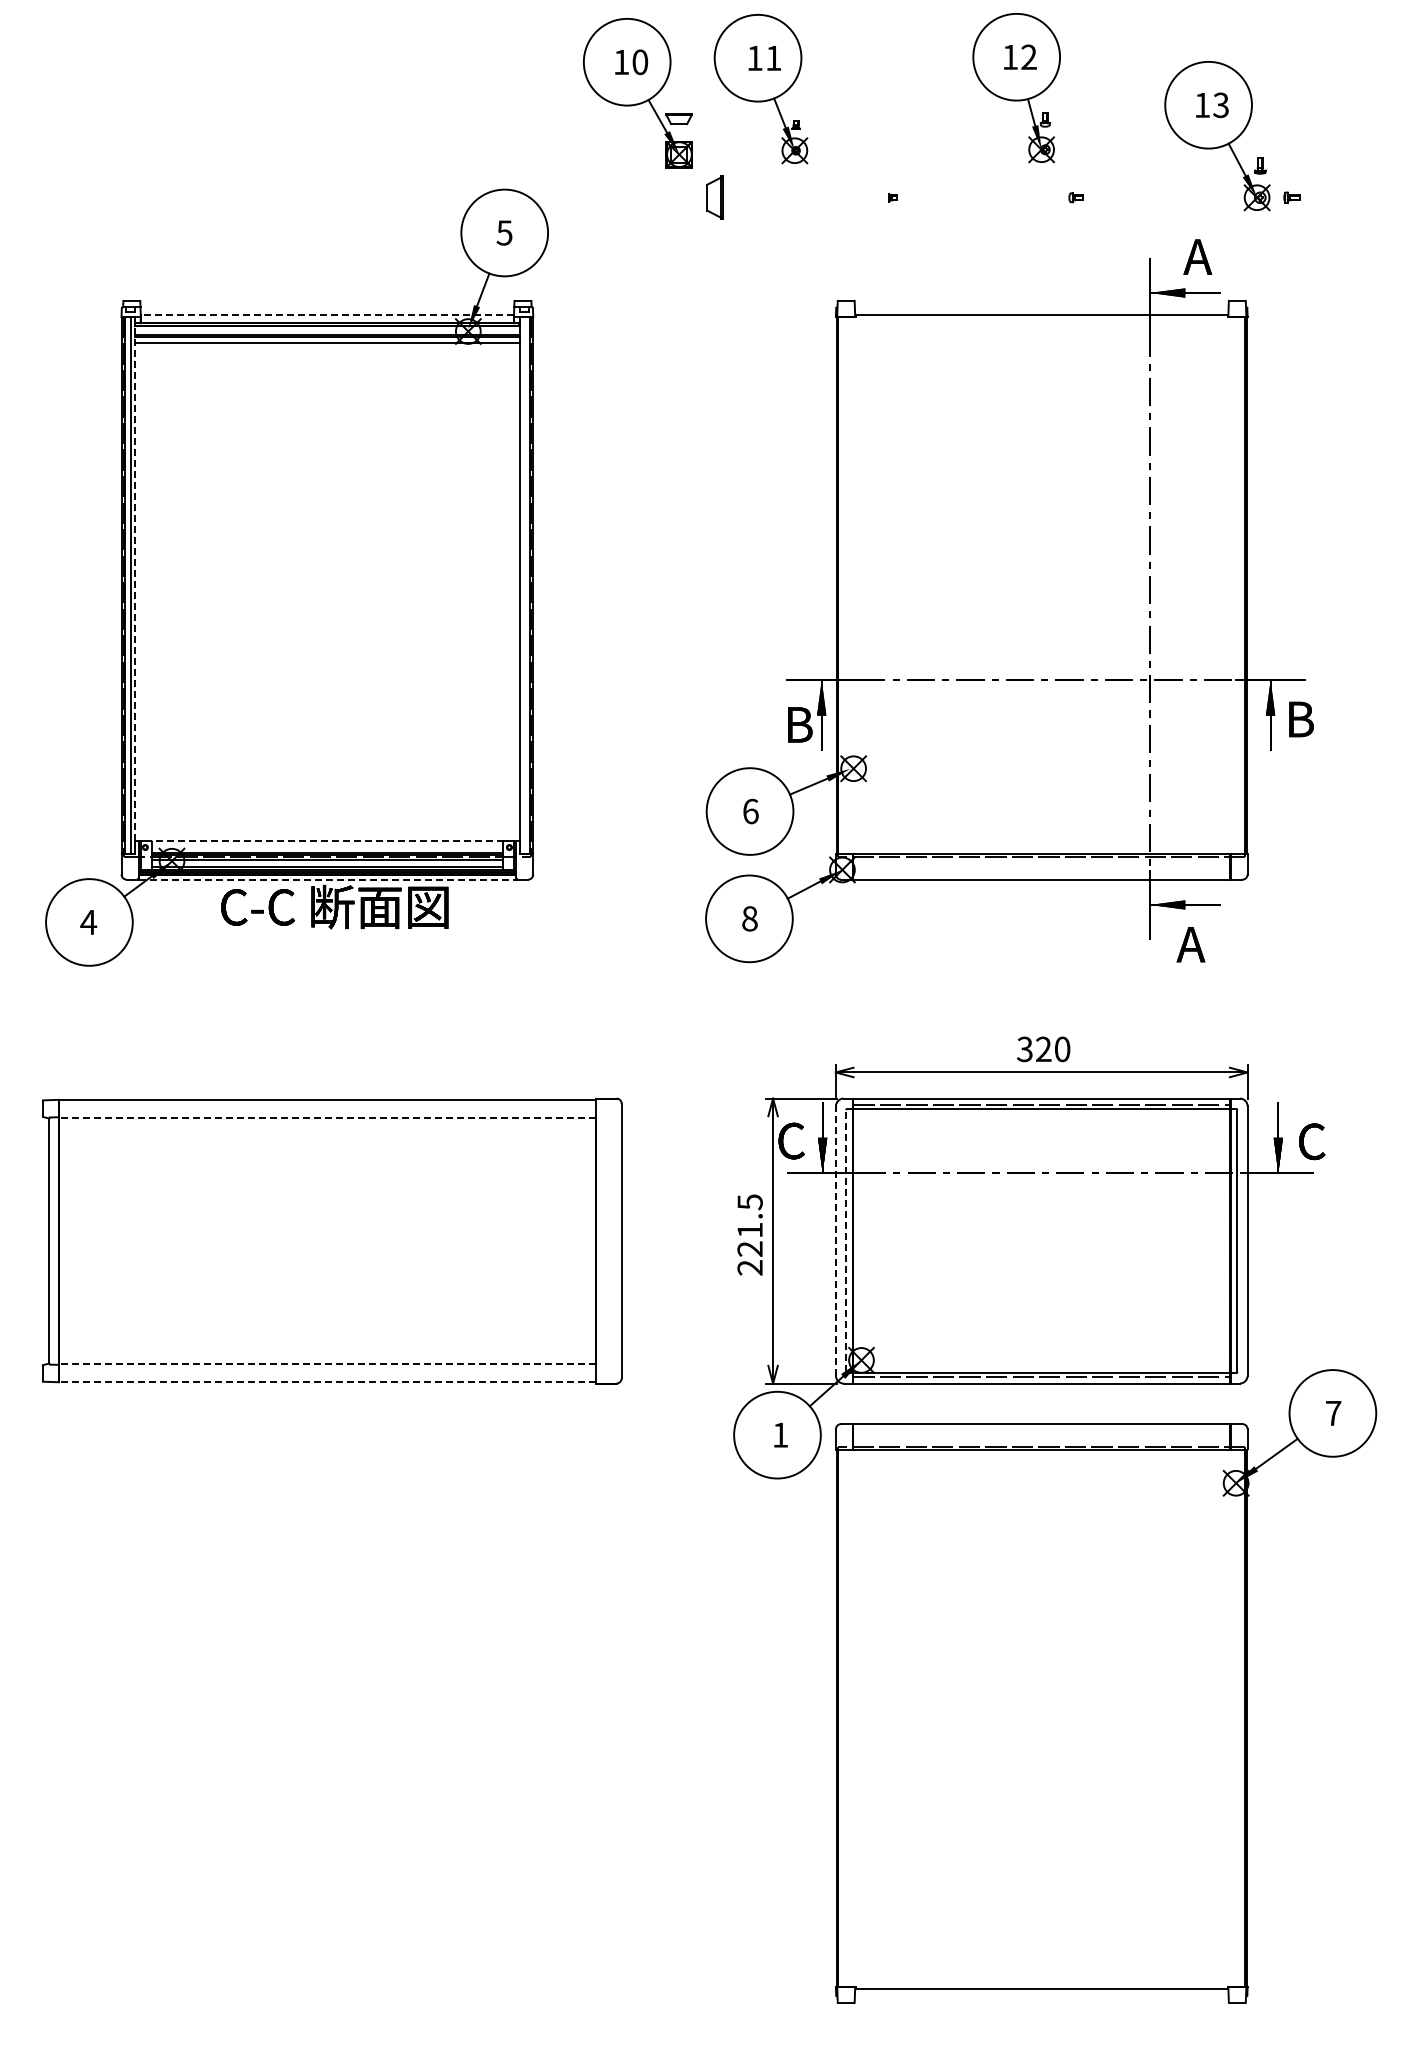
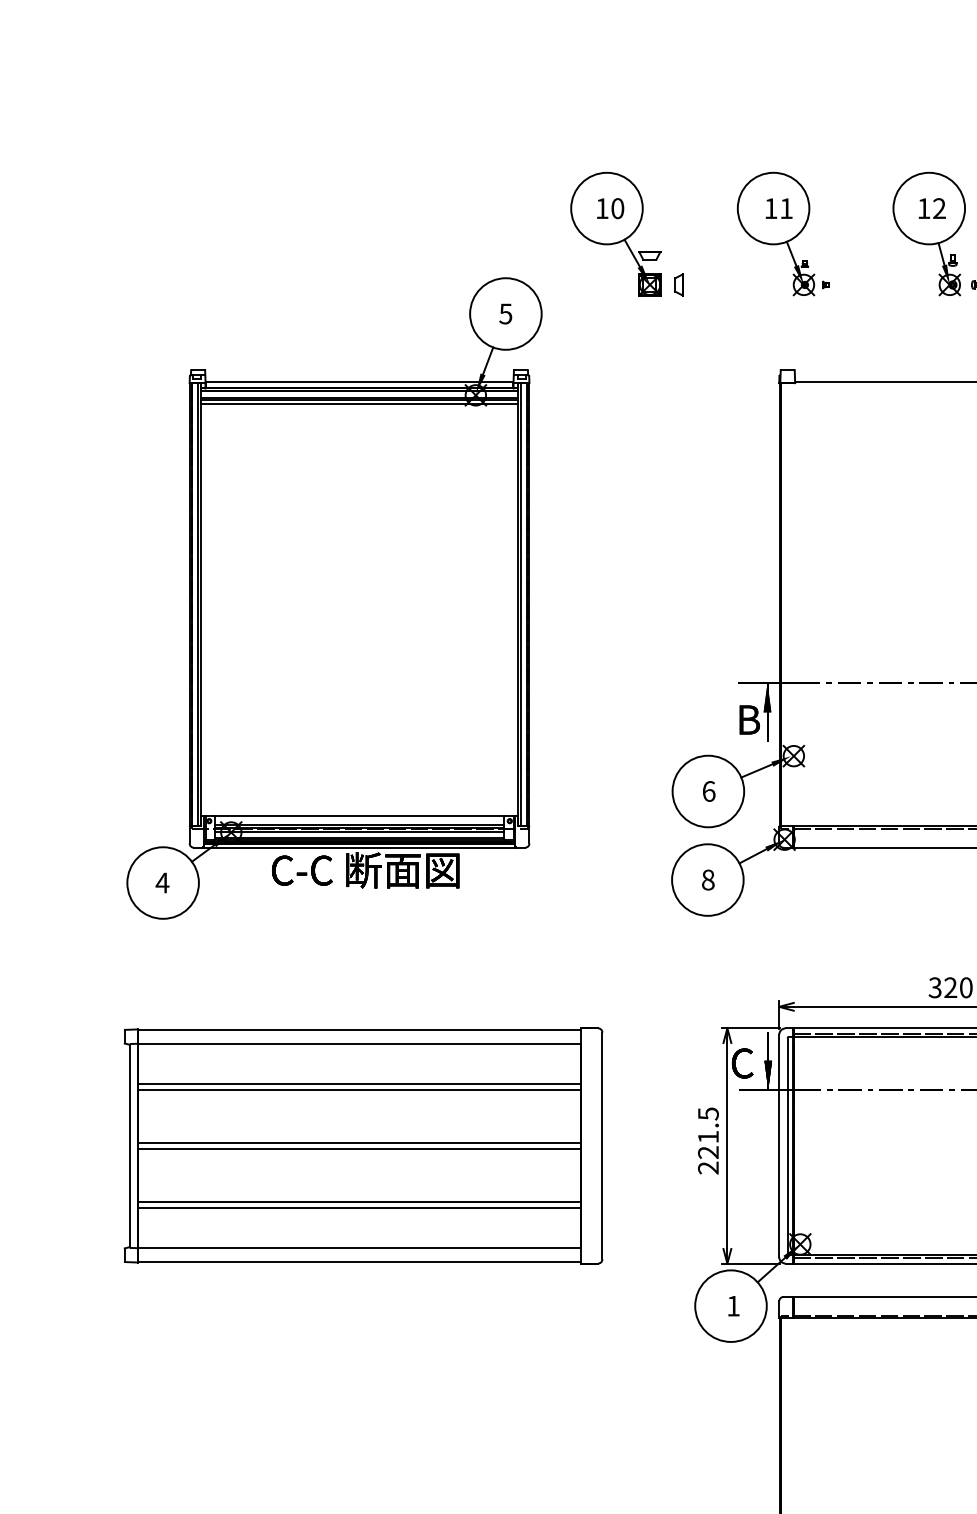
part: (1016, 88) -> (929, 234), moved
part: (760, 89) -> (775, 234), moved
part: (637, 93) -> (615, 234), moved
part: (714, 197) -> (679, 284), size x0.62
line: (326, 314) -> (358, 381), dashed -> solid
line: (523, 584) -> (521, 604), added
line: (135, 585) -> (201, 604), dashed -> solid
line: (326, 841) -> (358, 816), dashed -> solid
line: (327, 879) -> (359, 847), dashed -> solid
line: (327, 1117) -> (359, 1044), dashed -> solid
line: (326, 1166) -> (358, 1084), added
line: (326, 1173) -> (358, 1090), added
line: (326, 1237) -> (358, 1143), added
line: (835, 1241) -> (778, 1146), dashed -> solid
line: (846, 1241) -> (787, 1146), dashed -> solid
line: (326, 1244) -> (358, 1148), added
line: (326, 1308) -> (358, 1201), added
line: (326, 1316) -> (358, 1208), added
line: (327, 1364) -> (359, 1247), dashed -> solid
line: (327, 1381) -> (359, 1261), dashed -> solid

